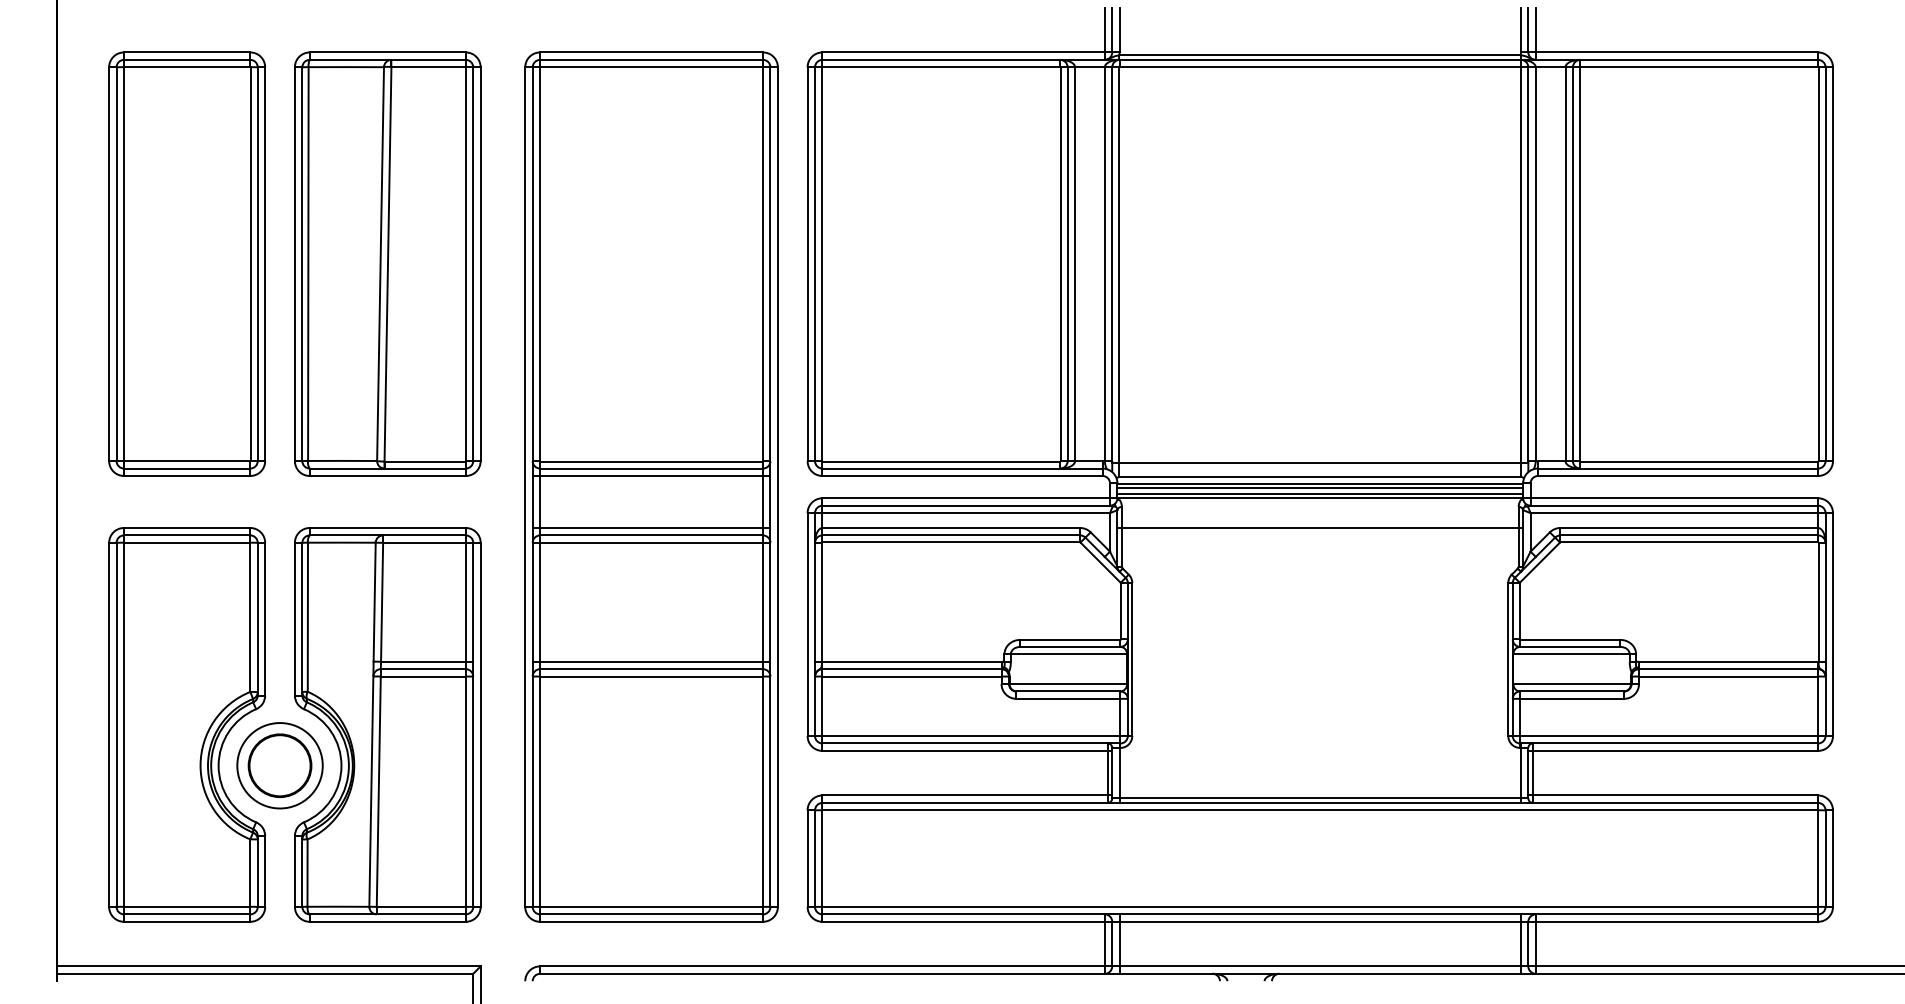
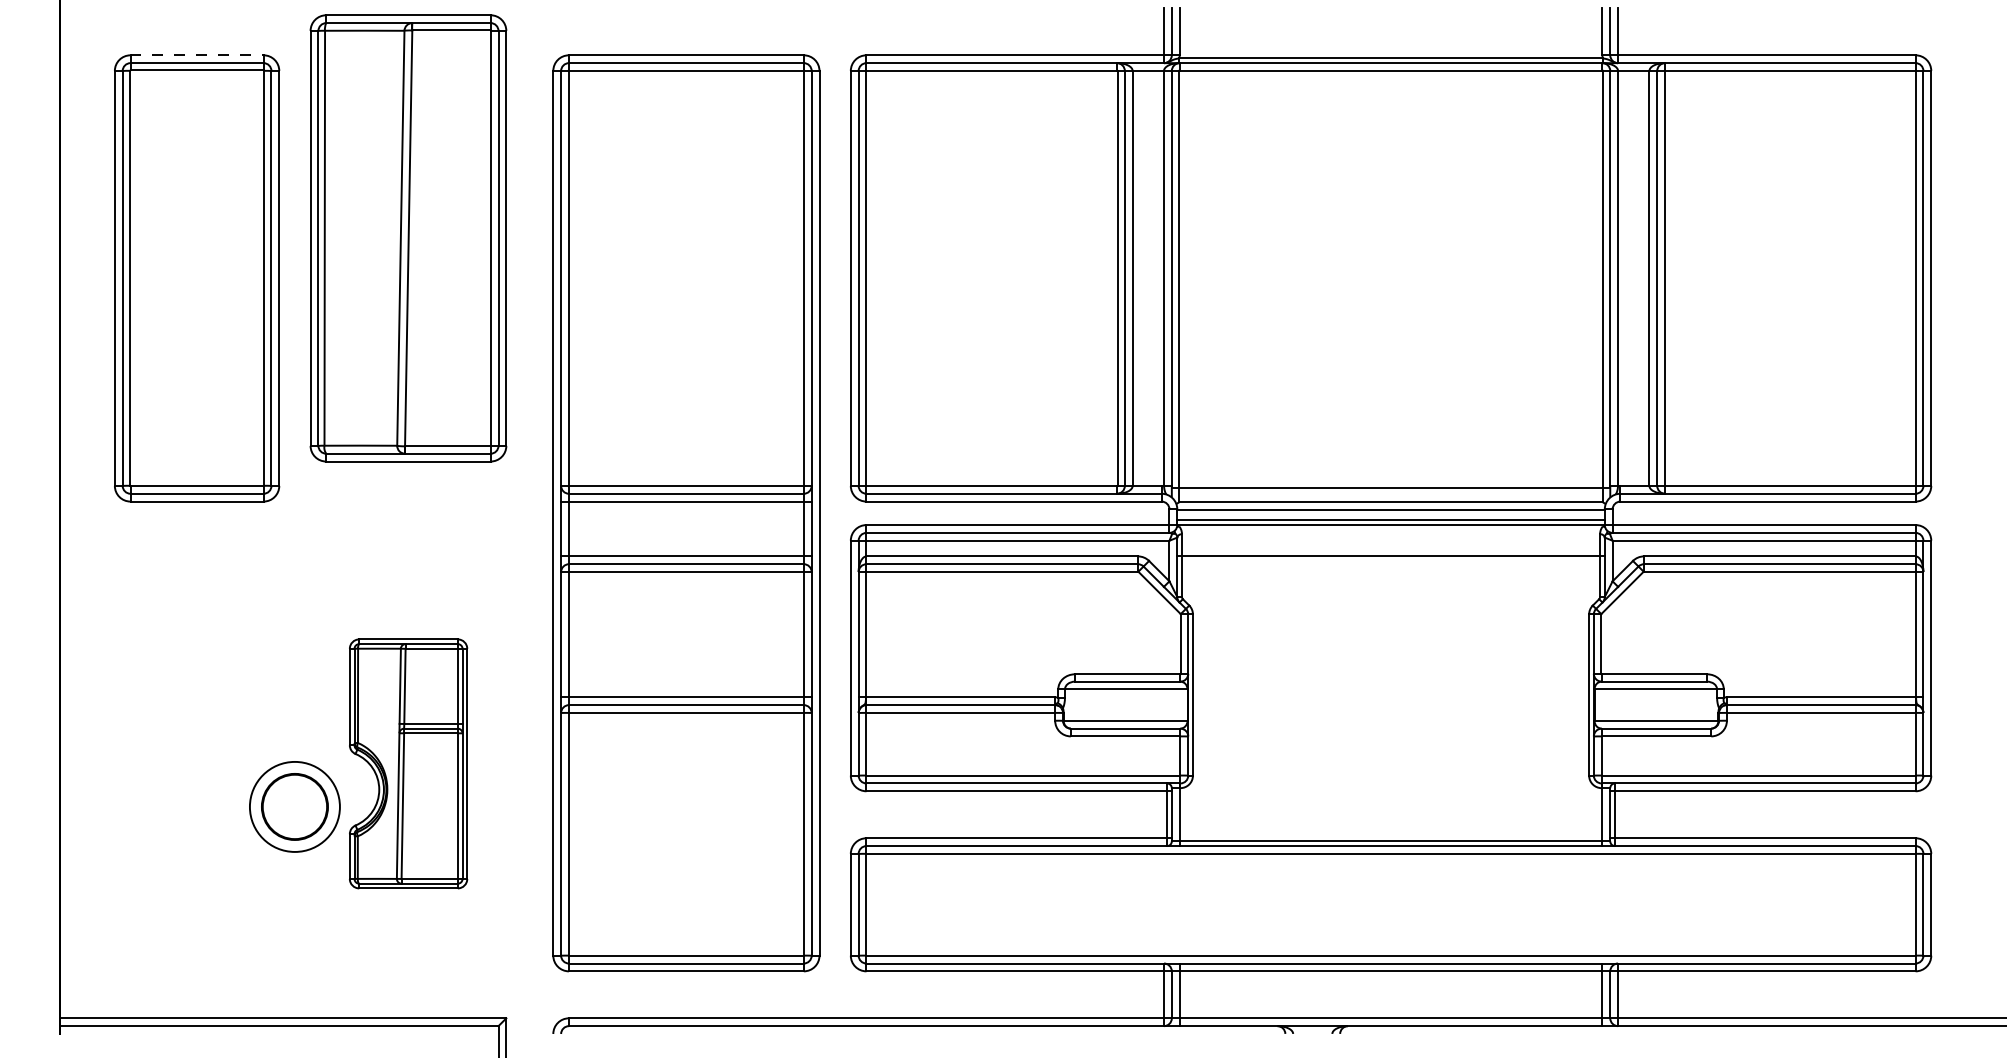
line: (187, 52) -> (197, 55), solid -> dashed
part: (387, 263) -> (408, 237), moved
line: (1320, 487) -> (1391, 513), removed
part: (187, 724) -> (197, 763), removed
part: (387, 724) -> (408, 763), size x0.6

